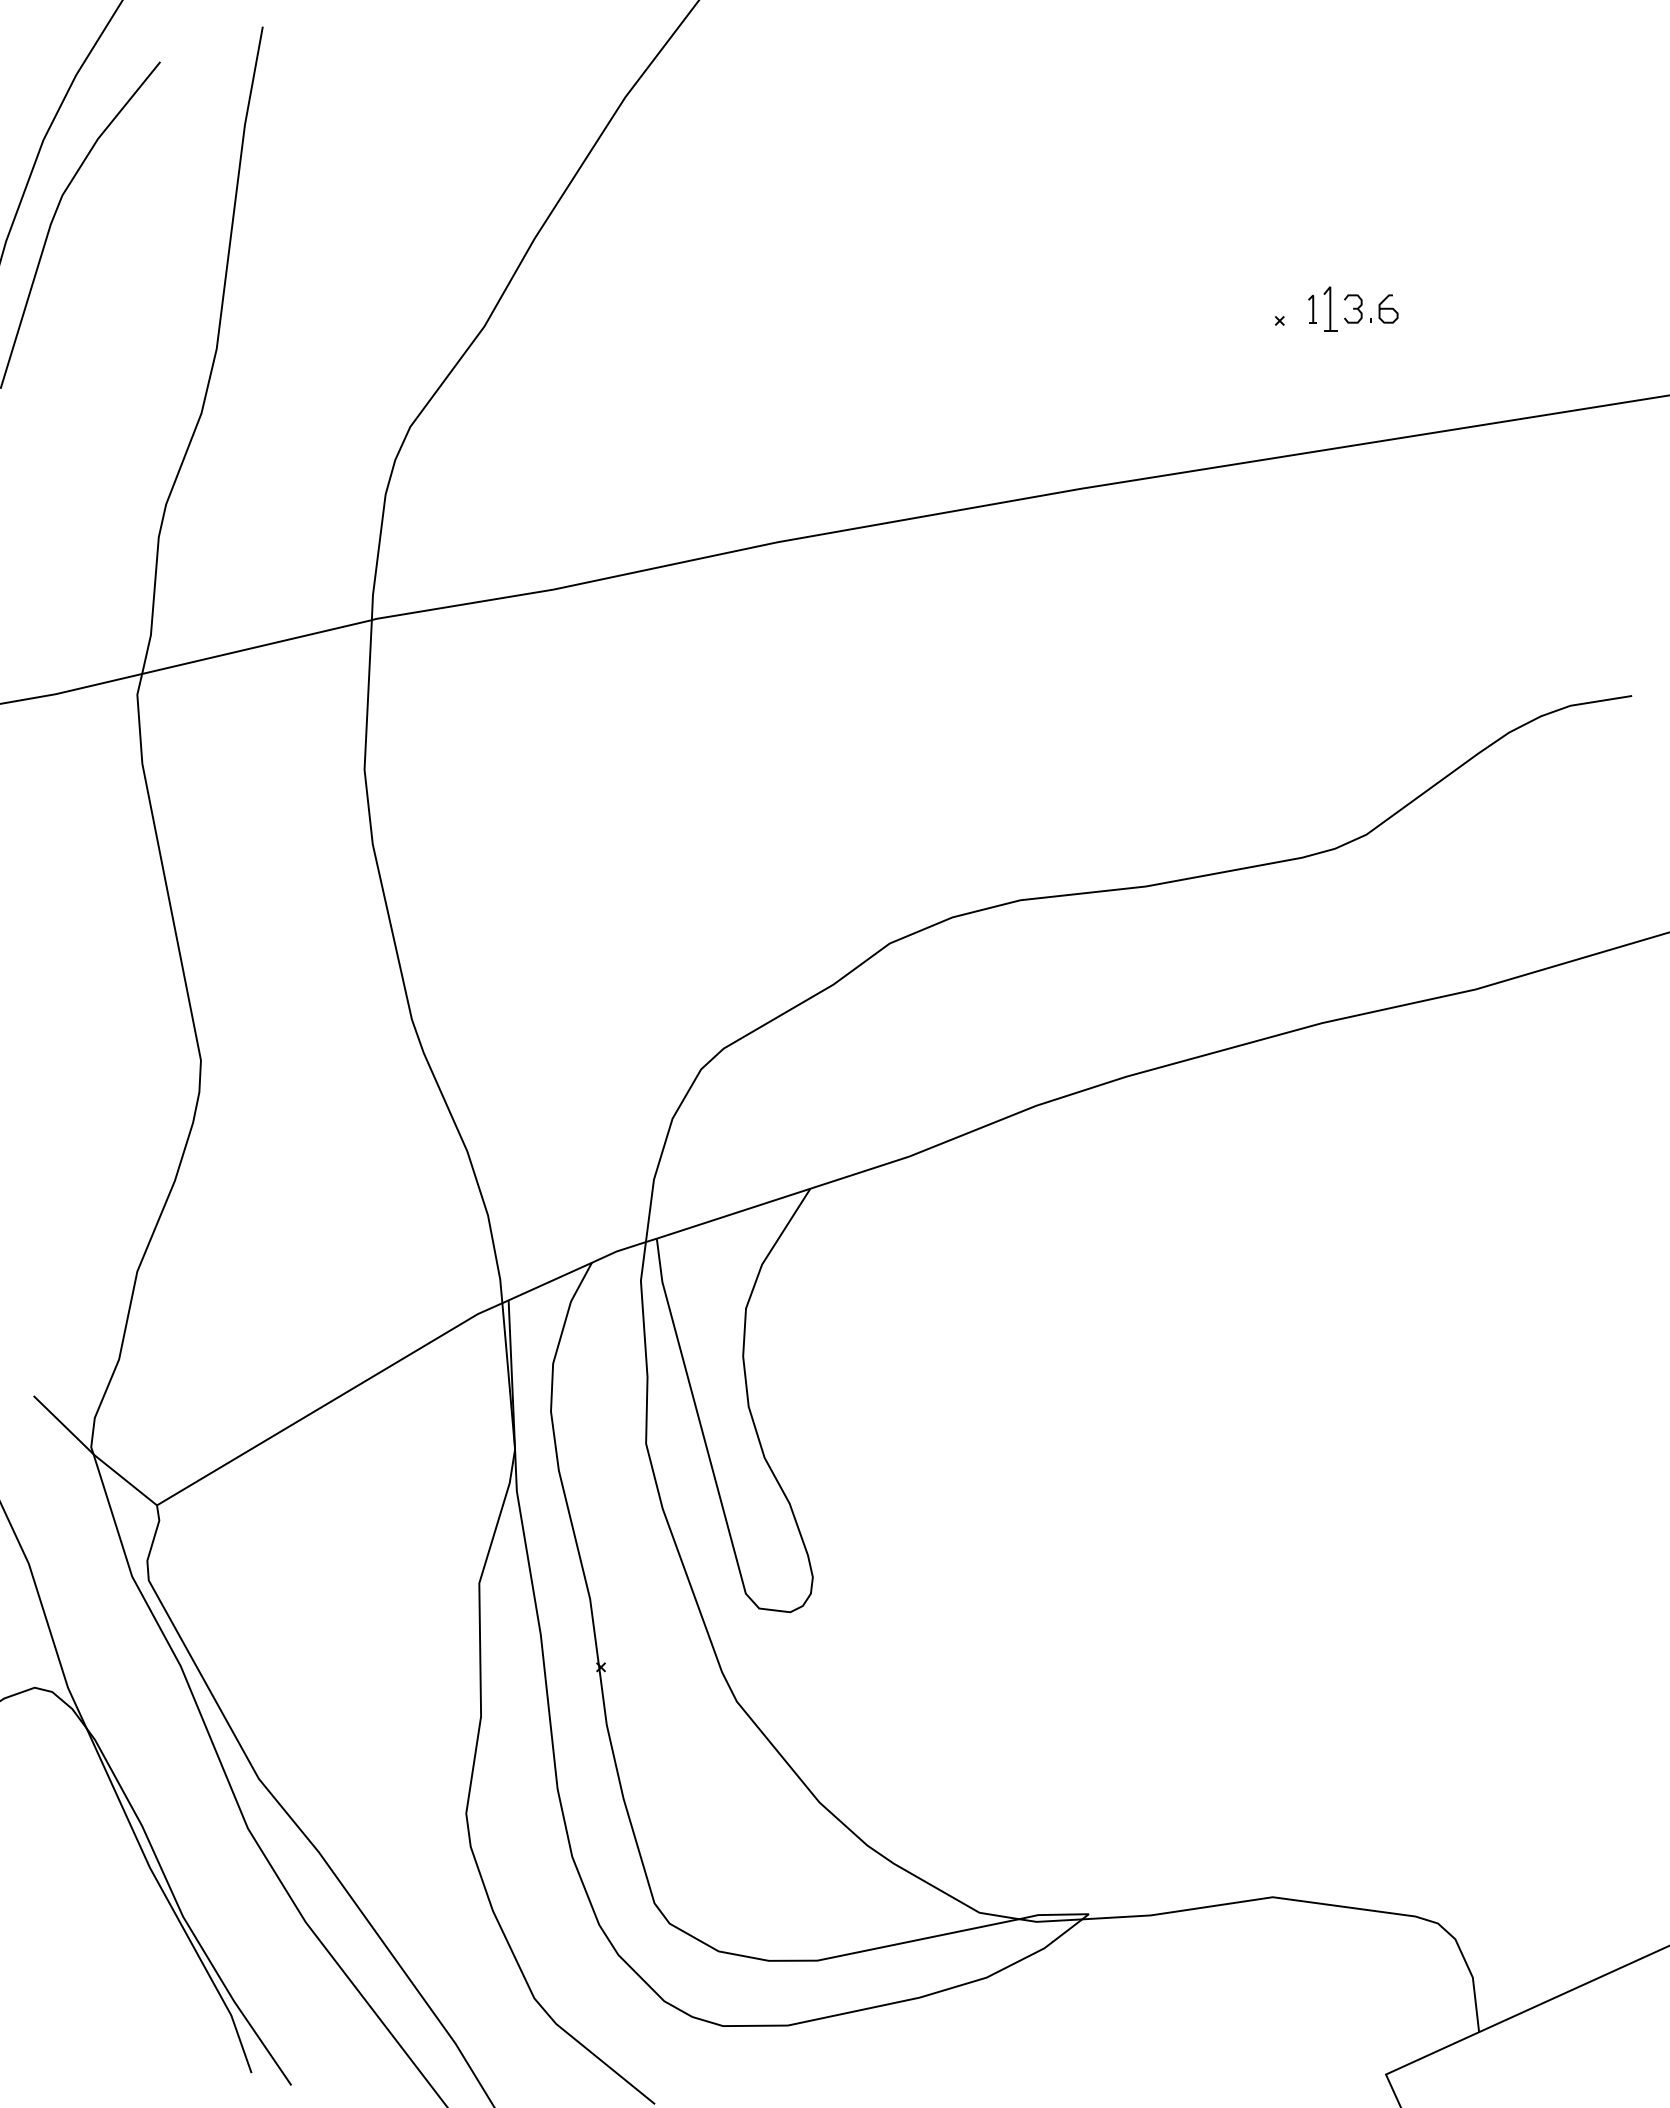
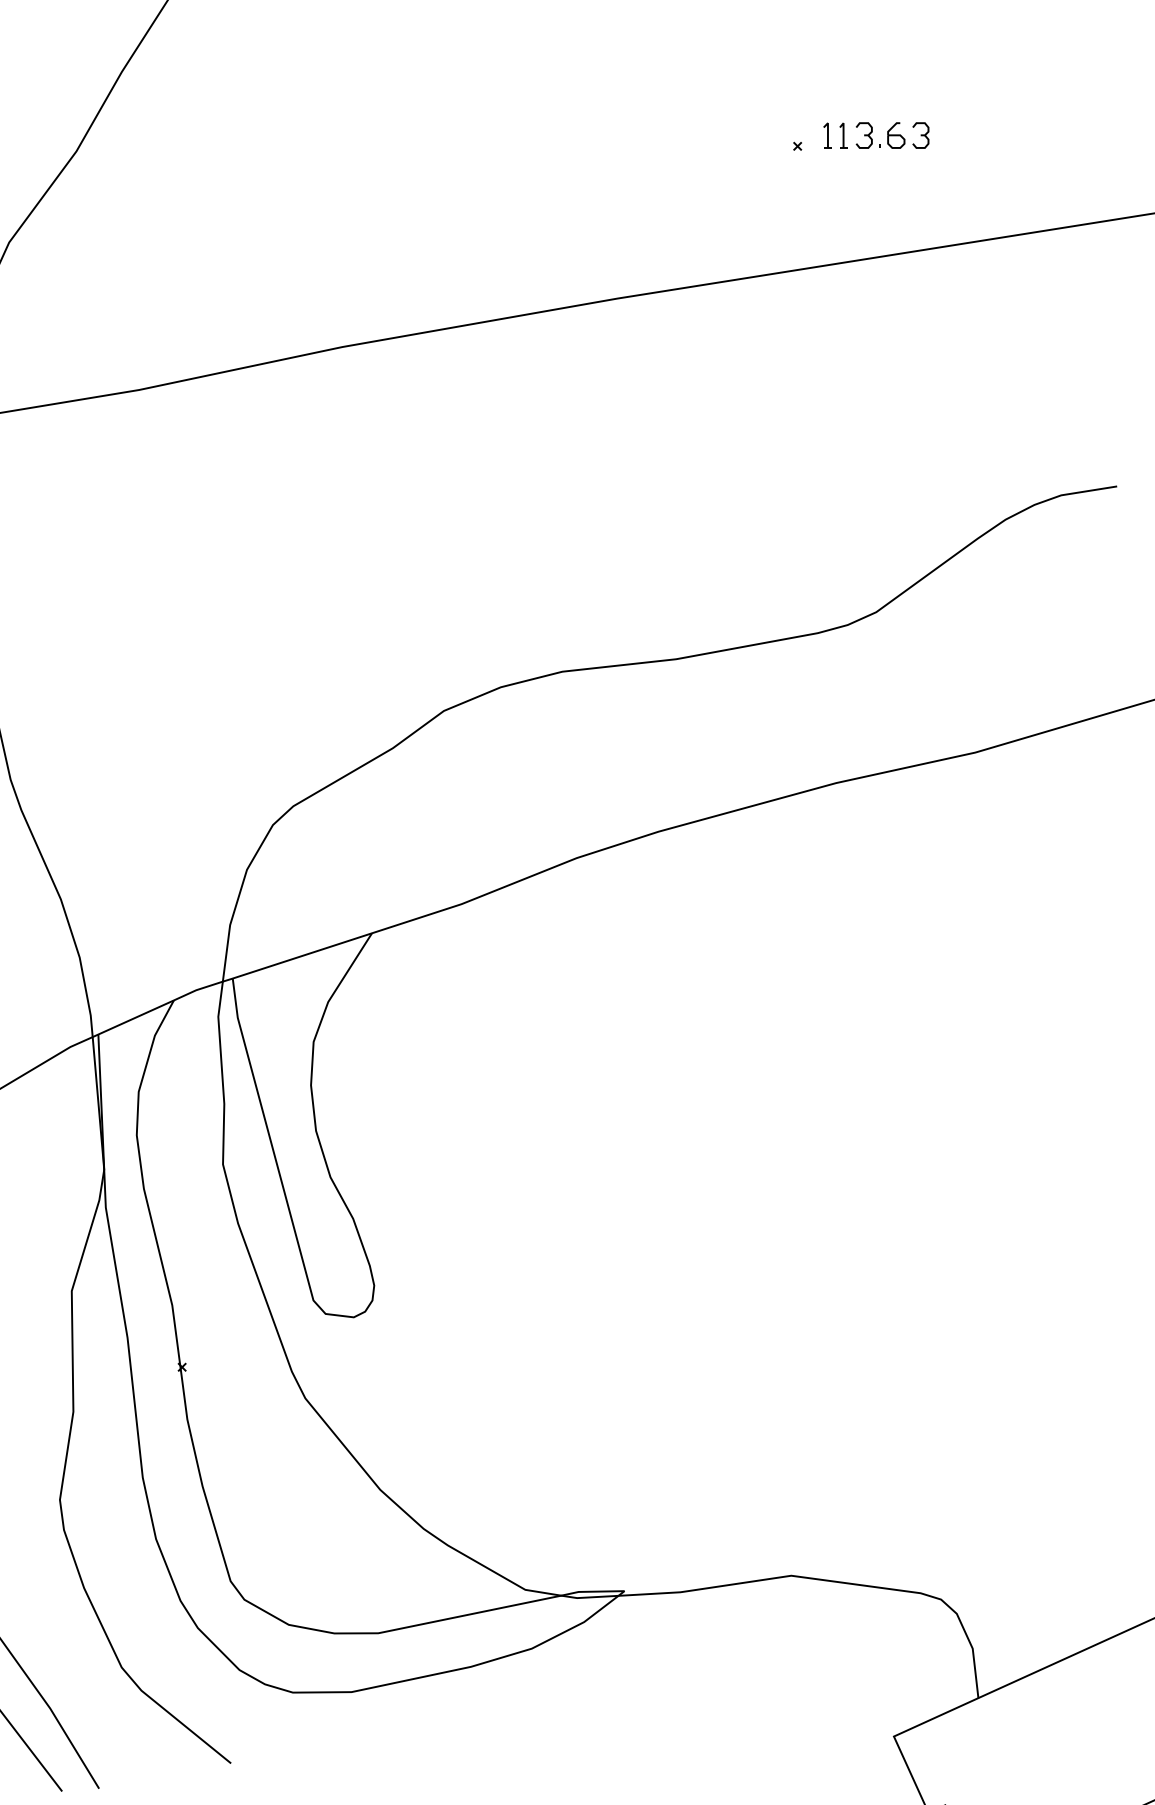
part: (1415, 308) -> (920, 135), added
part: (1330, 309) -> (843, 136), size x0.62

